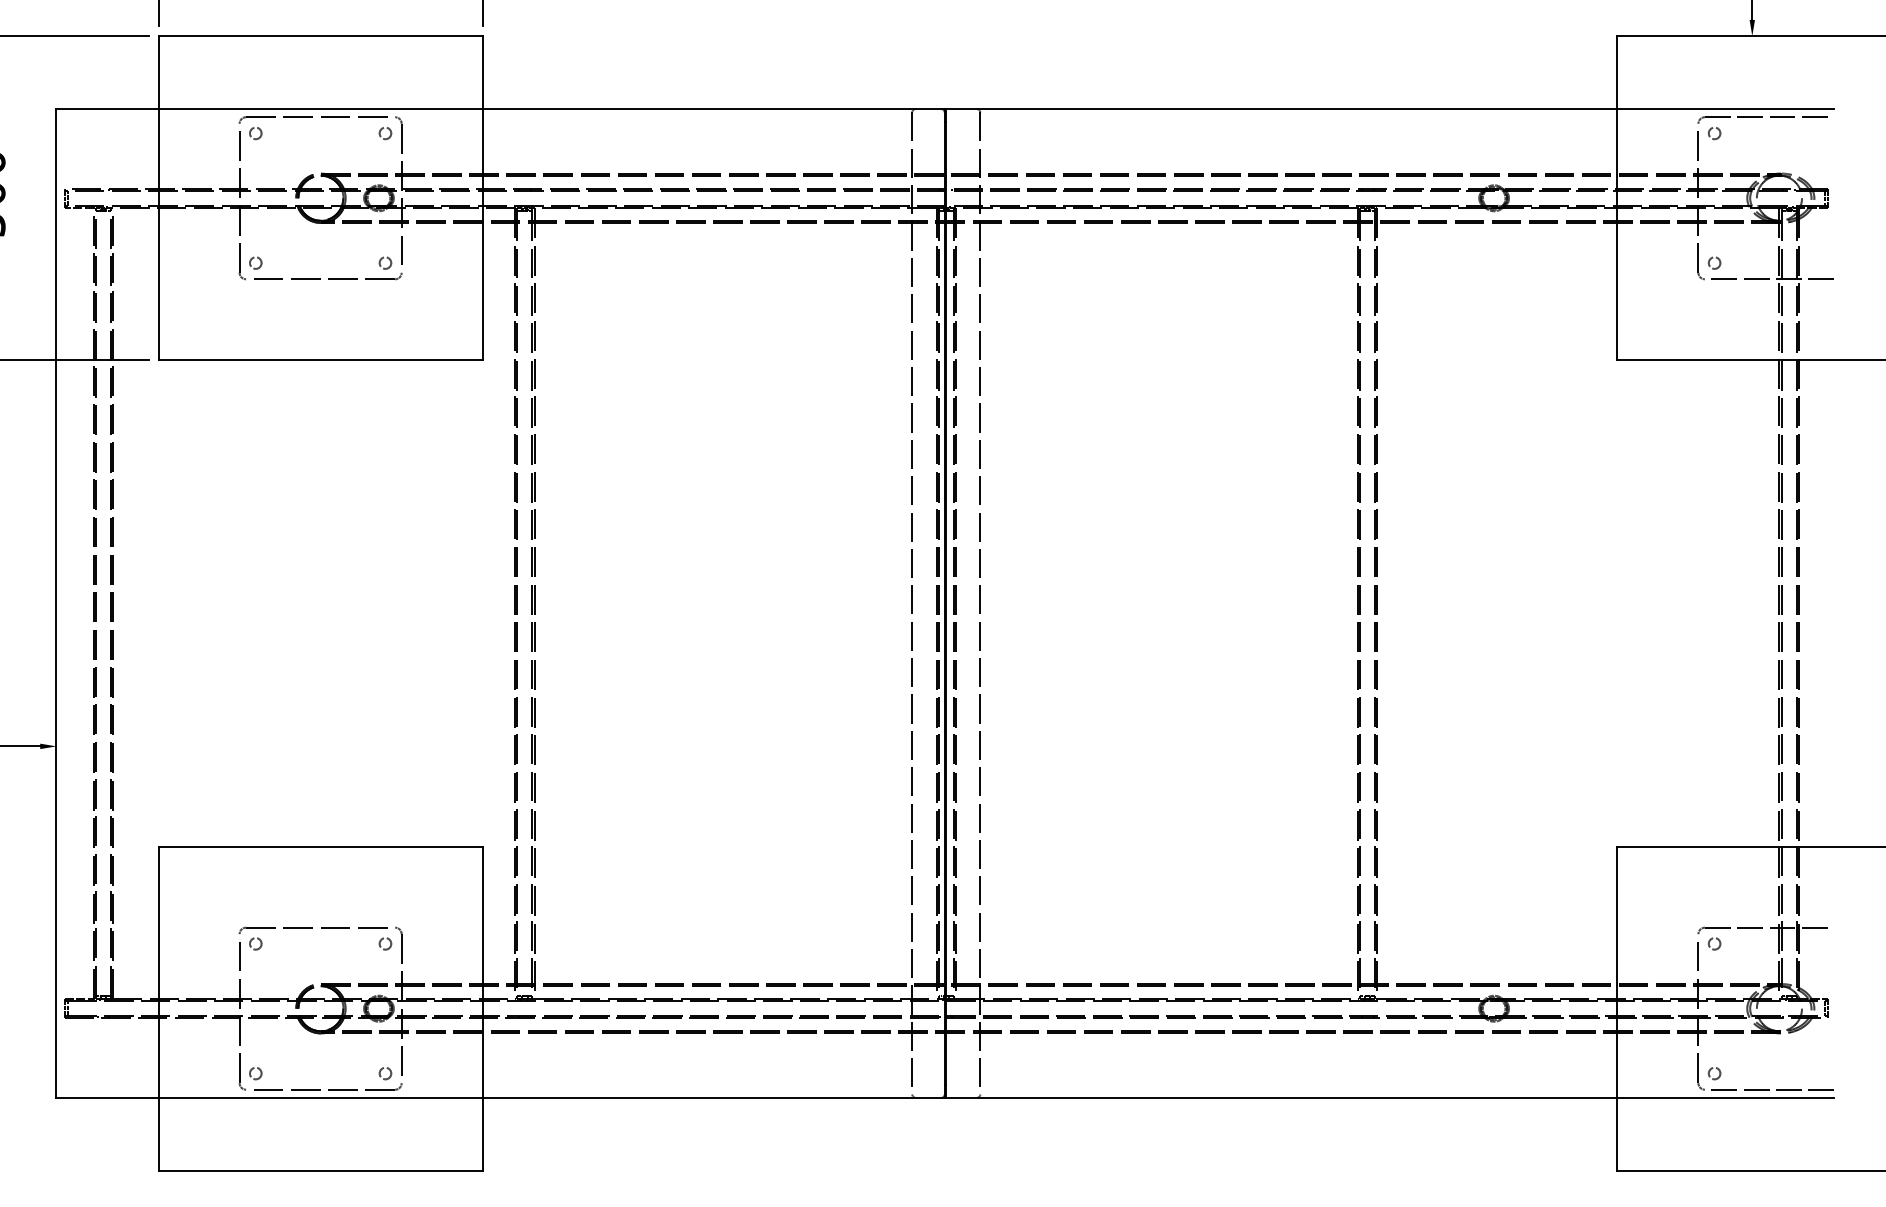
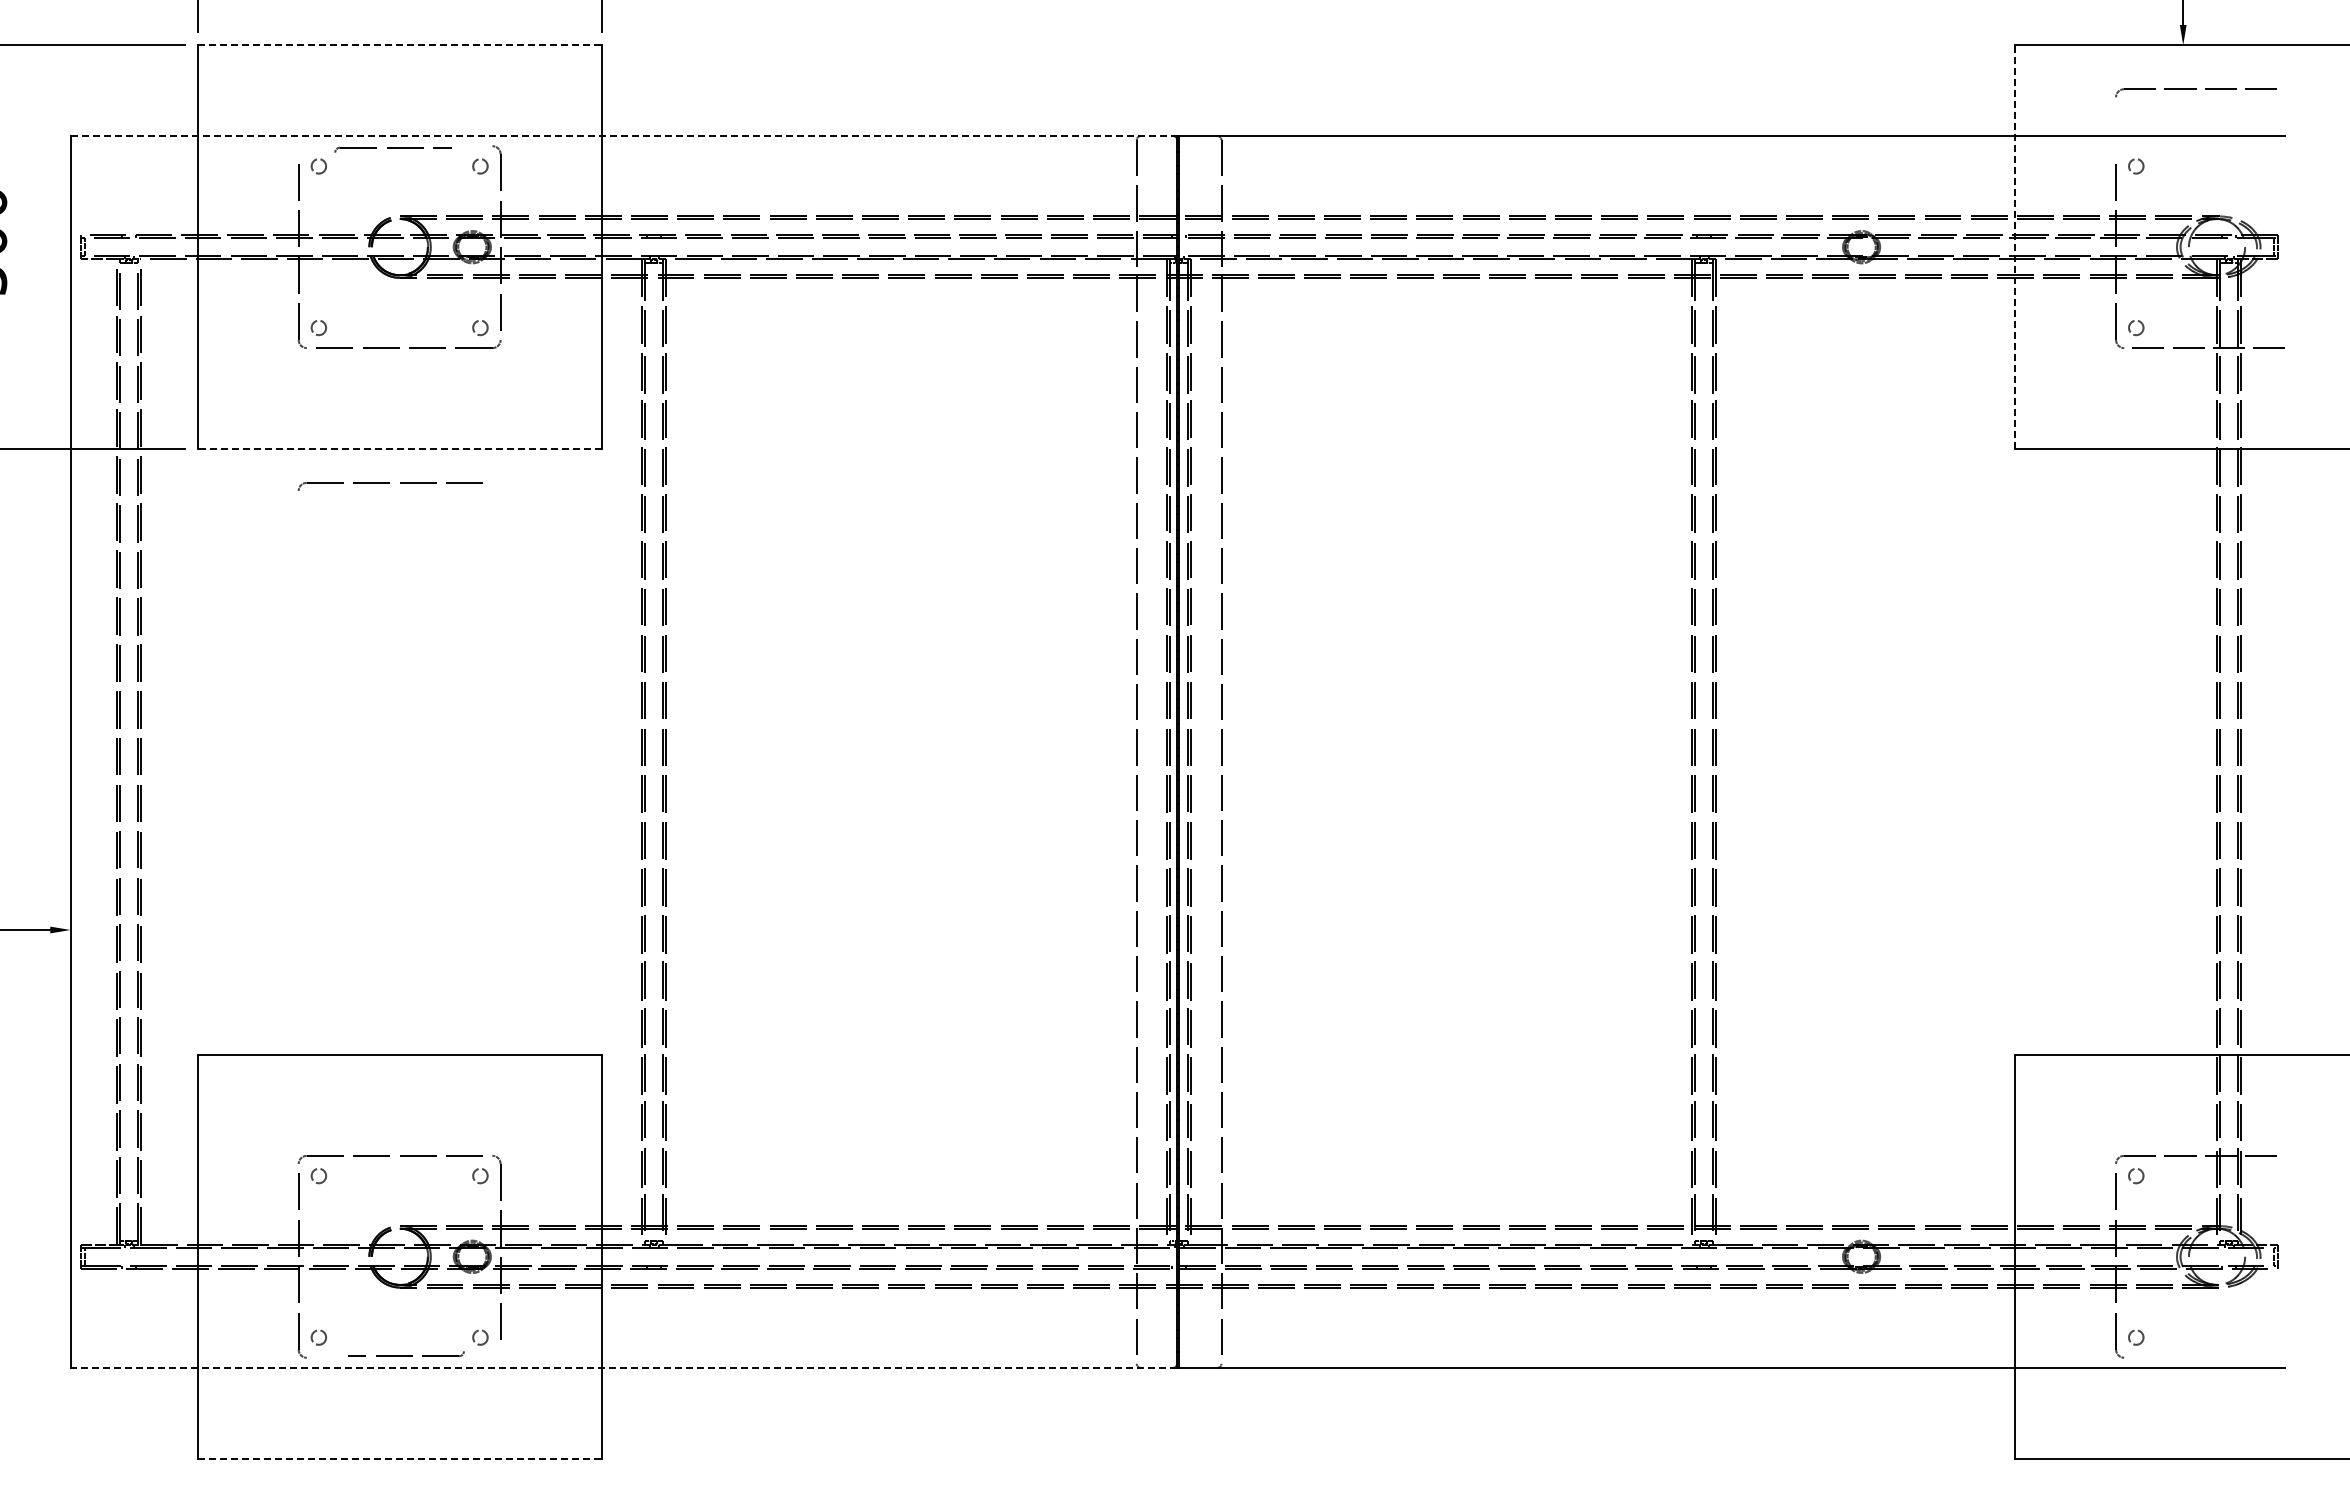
line: (321, 36) -> (400, 45), solid -> dashed
line: (501, 109) -> (624, 136), solid -> dashed
part: (312, 119) -> (389, 149), size x0.6
part: (1762, 119) -> (2195, 92), moved
line: (1617, 198) -> (2015, 247), solid -> dashed
line: (321, 360) -> (400, 449), solid -> dashed
part: (312, 390) -> (389, 486), added
part: (327, 1086) -> (408, 1353), size x0.6
line: (1769, 1089) -> (2204, 1357), removed
line: (500, 1097) -> (623, 1367), solid -> dashed
line: (320, 1170) -> (399, 1458), solid -> dashed

